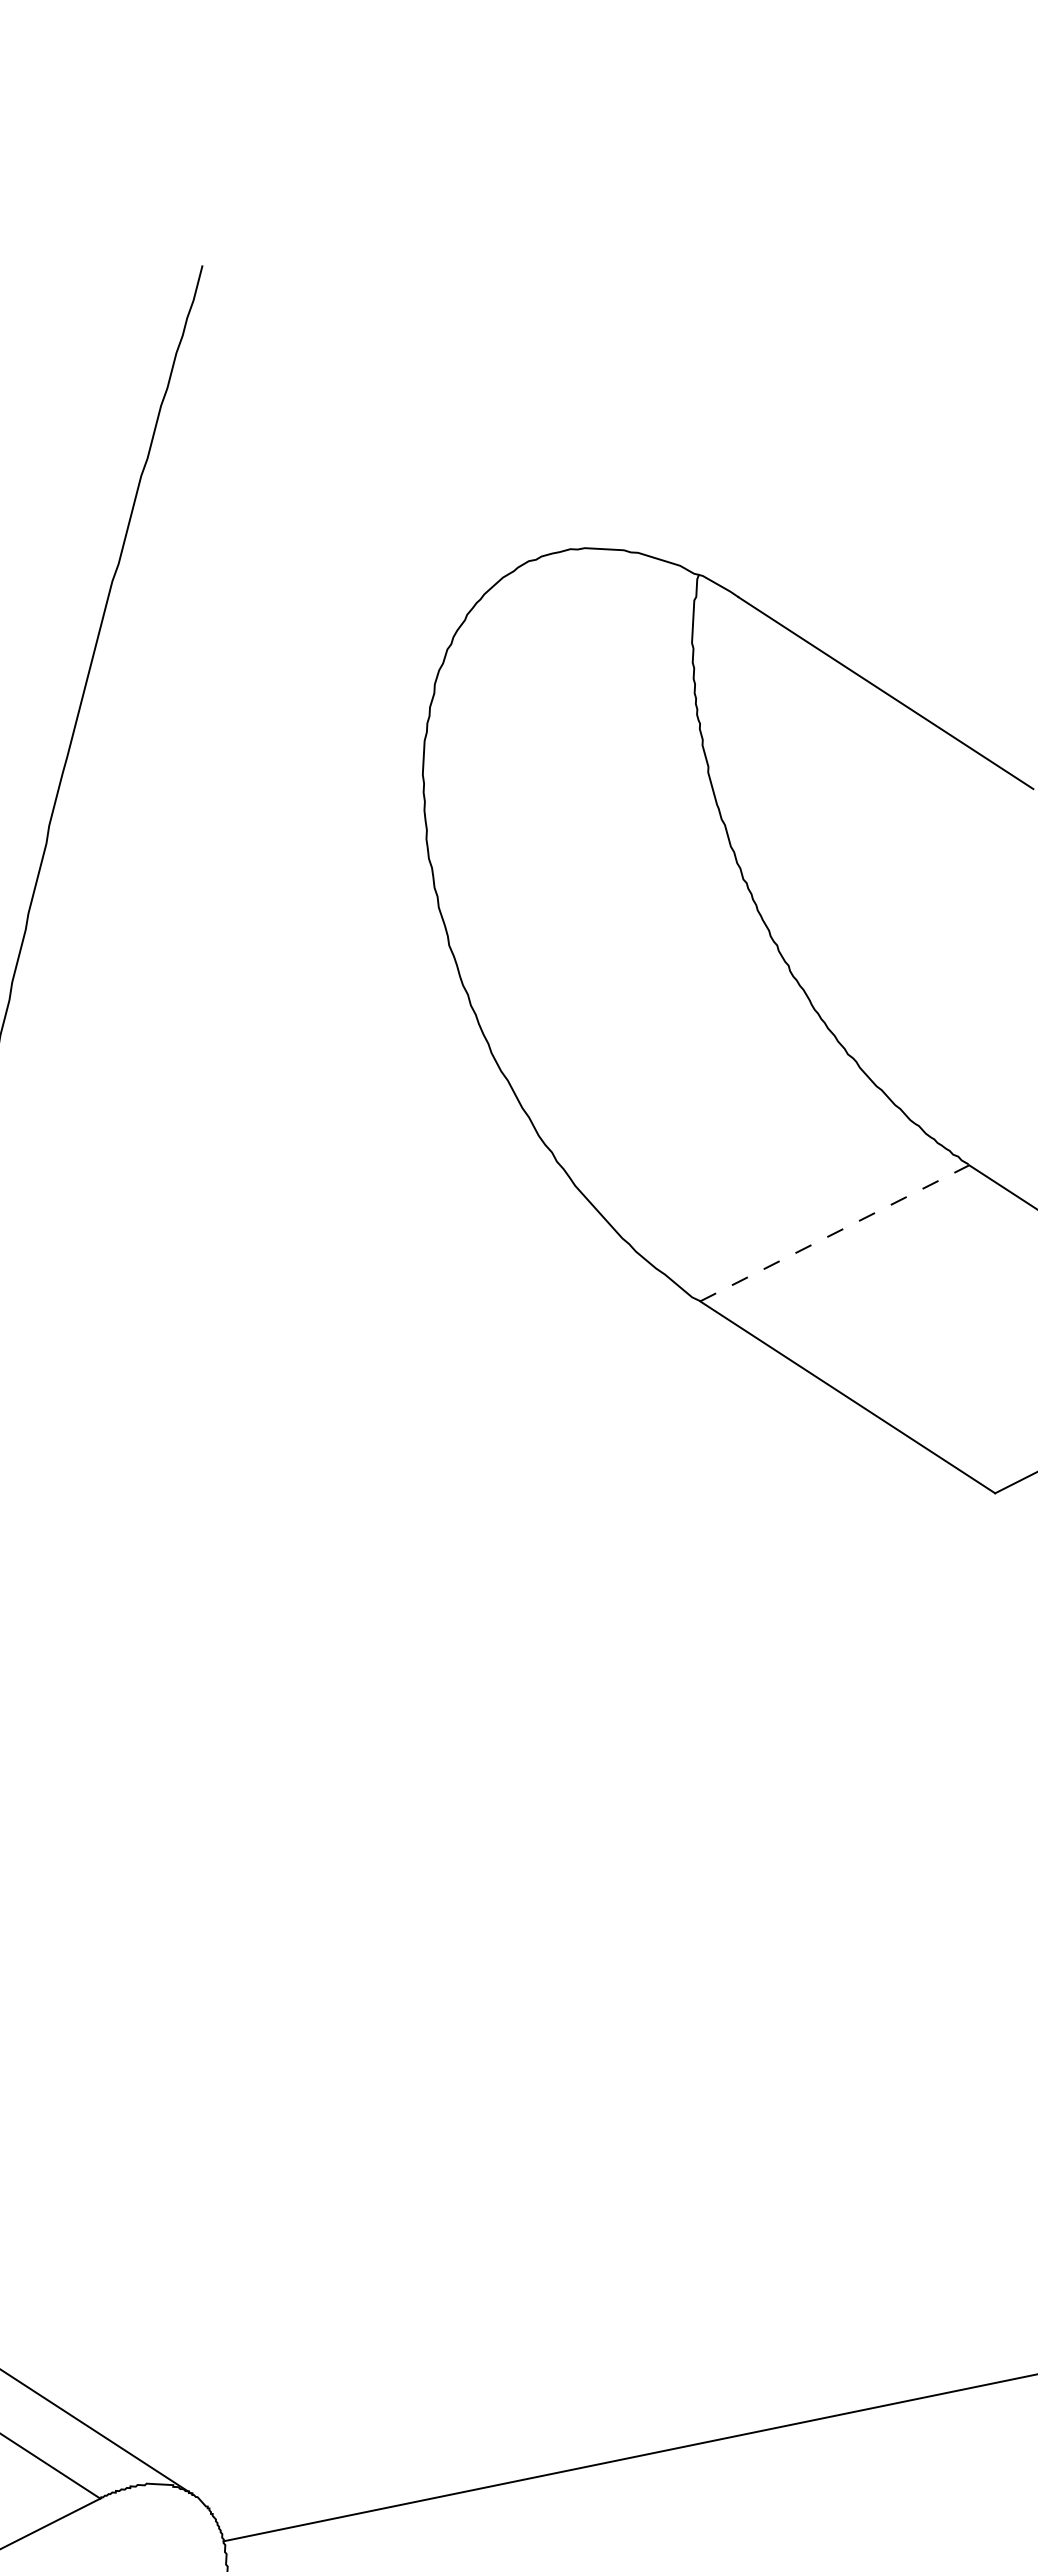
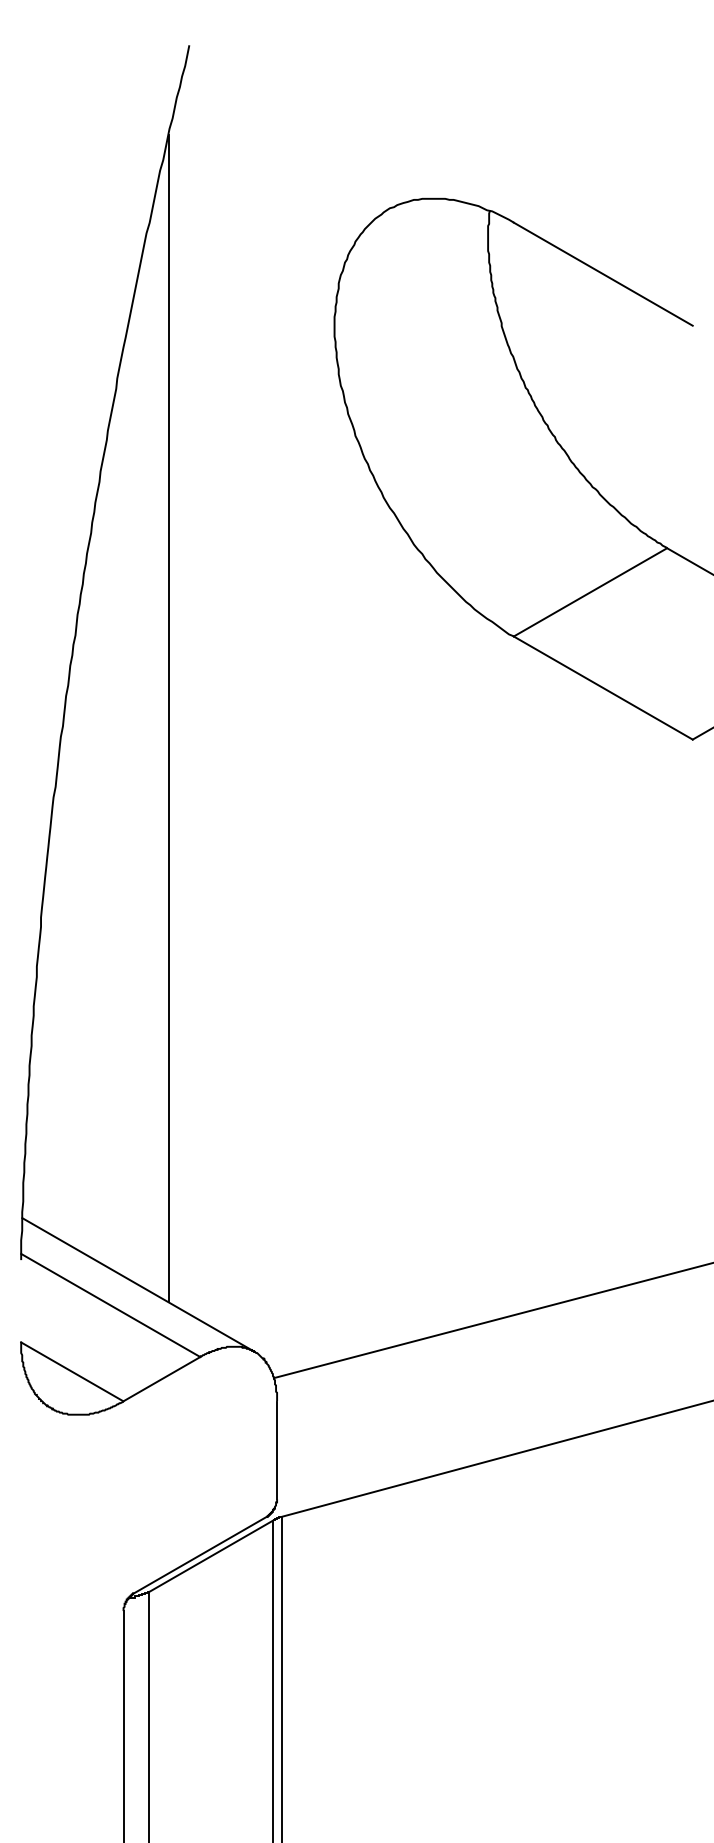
line: (834, 1233) -> (590, 592), dashed -> solid
line: (105, 1409) -> (168, 718), added

